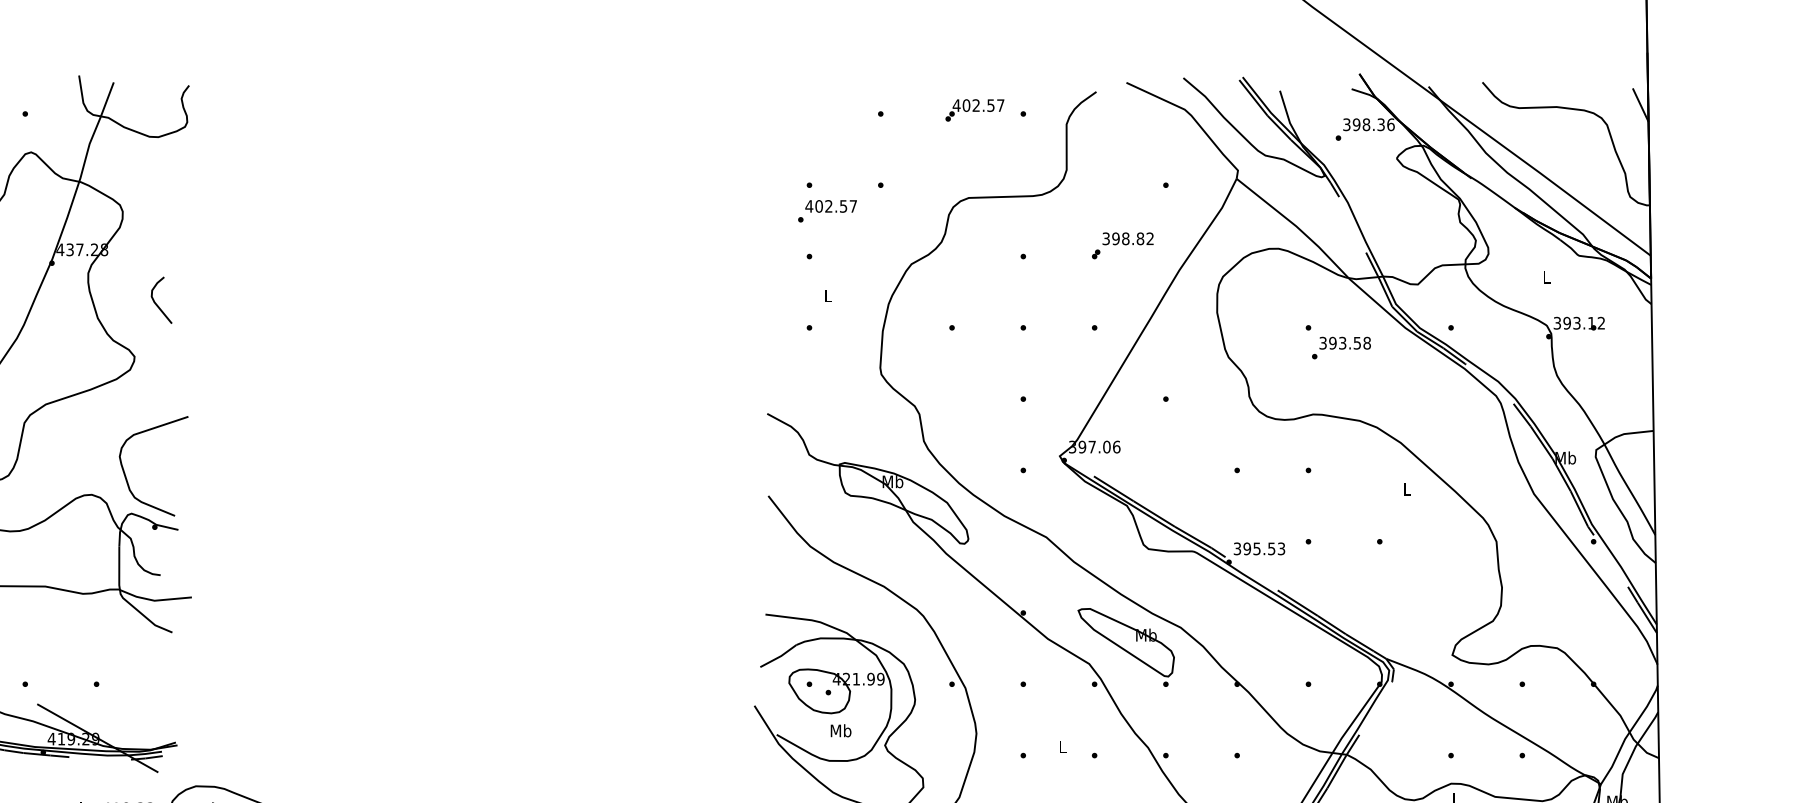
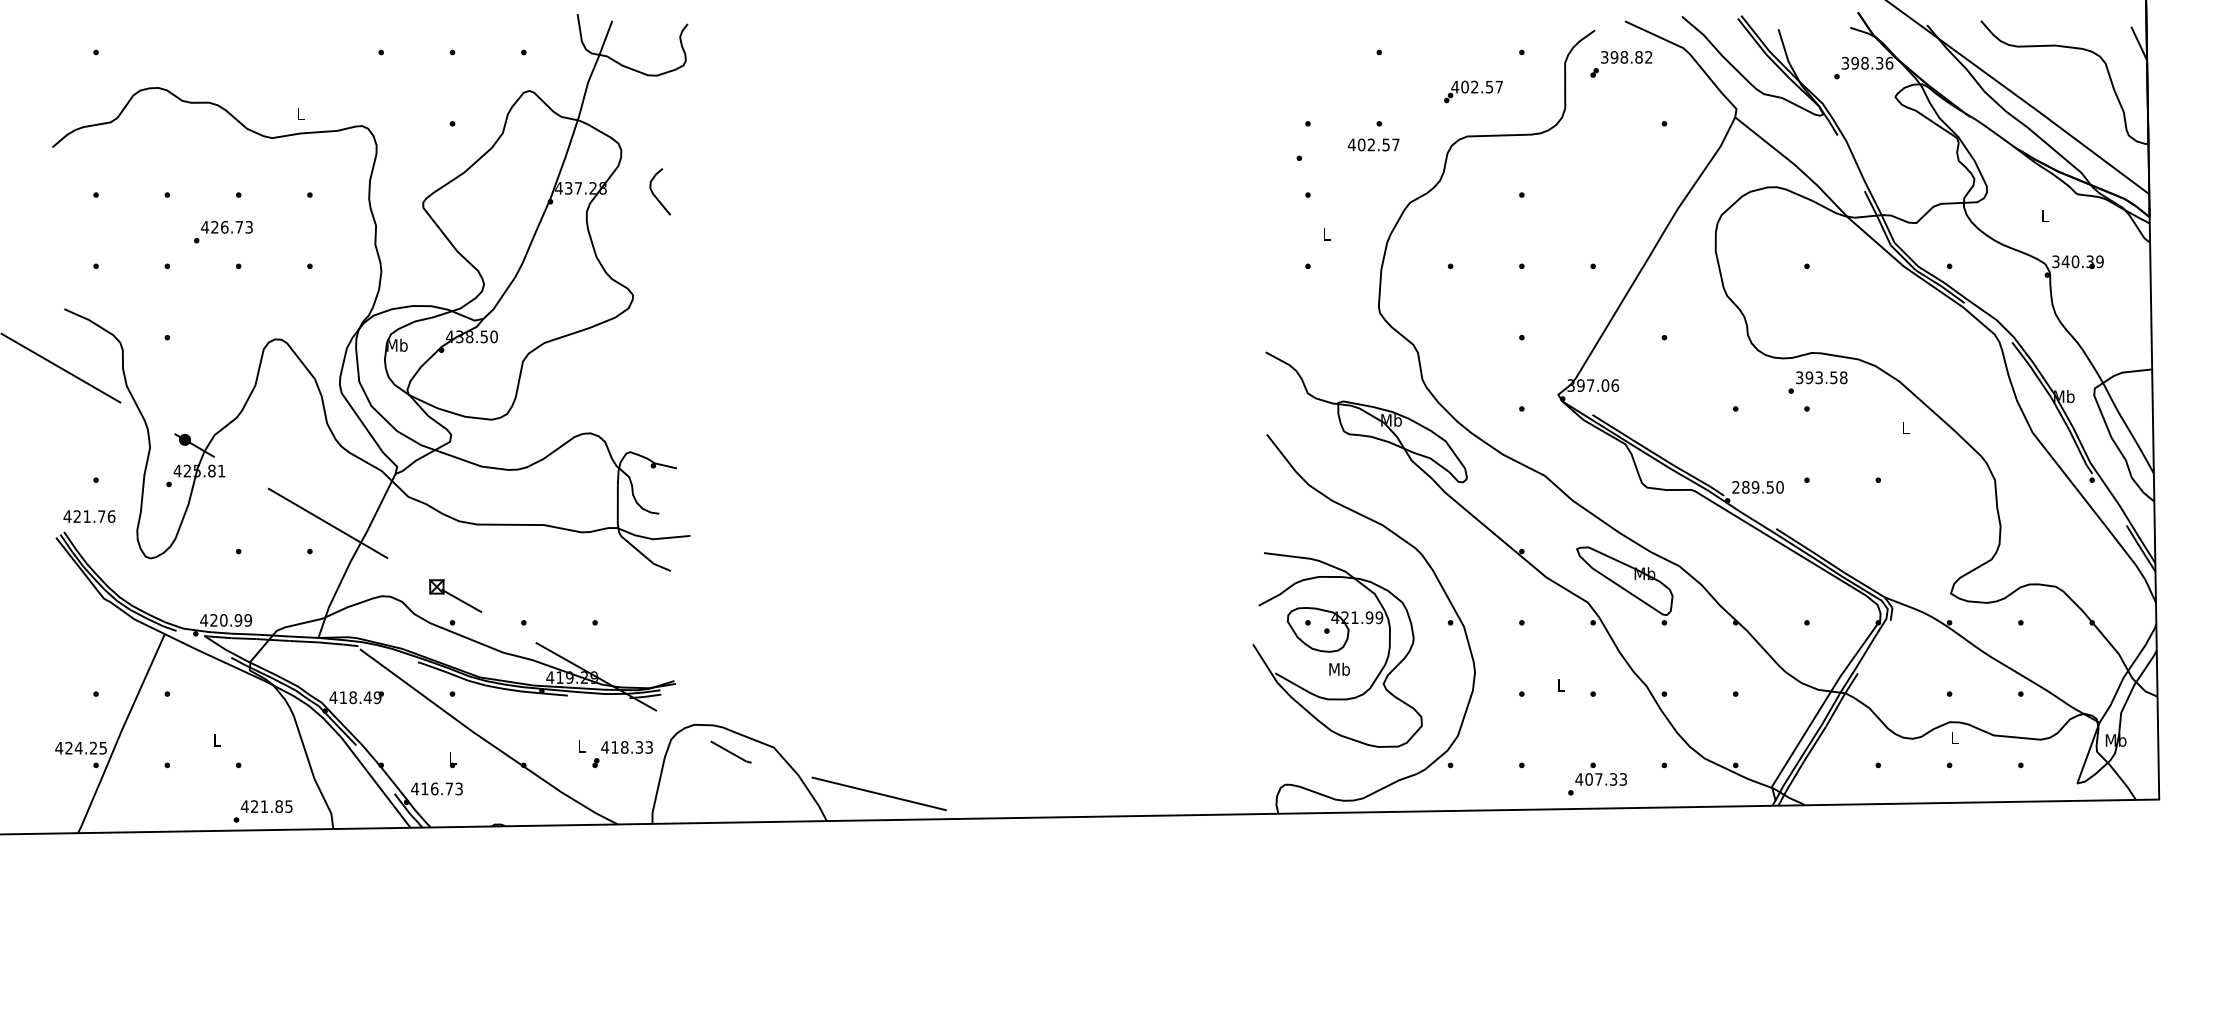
text: (974, 109) -> (1473, 91), moved
text: (830, 205) -> (1373, 144), moved
text: (1122, 245) -> (1621, 64), moved
curve: (156, 303) -> (655, 195), moved
text: (1583, 322) -> (2082, 261), 393.12 -> 340.39
text: (1340, 347) -> (1817, 382), moved
curve: (124, 470) -> (623, 409), removed
text: (1258, 548) -> (1757, 487), 395.53 -> 289.50

